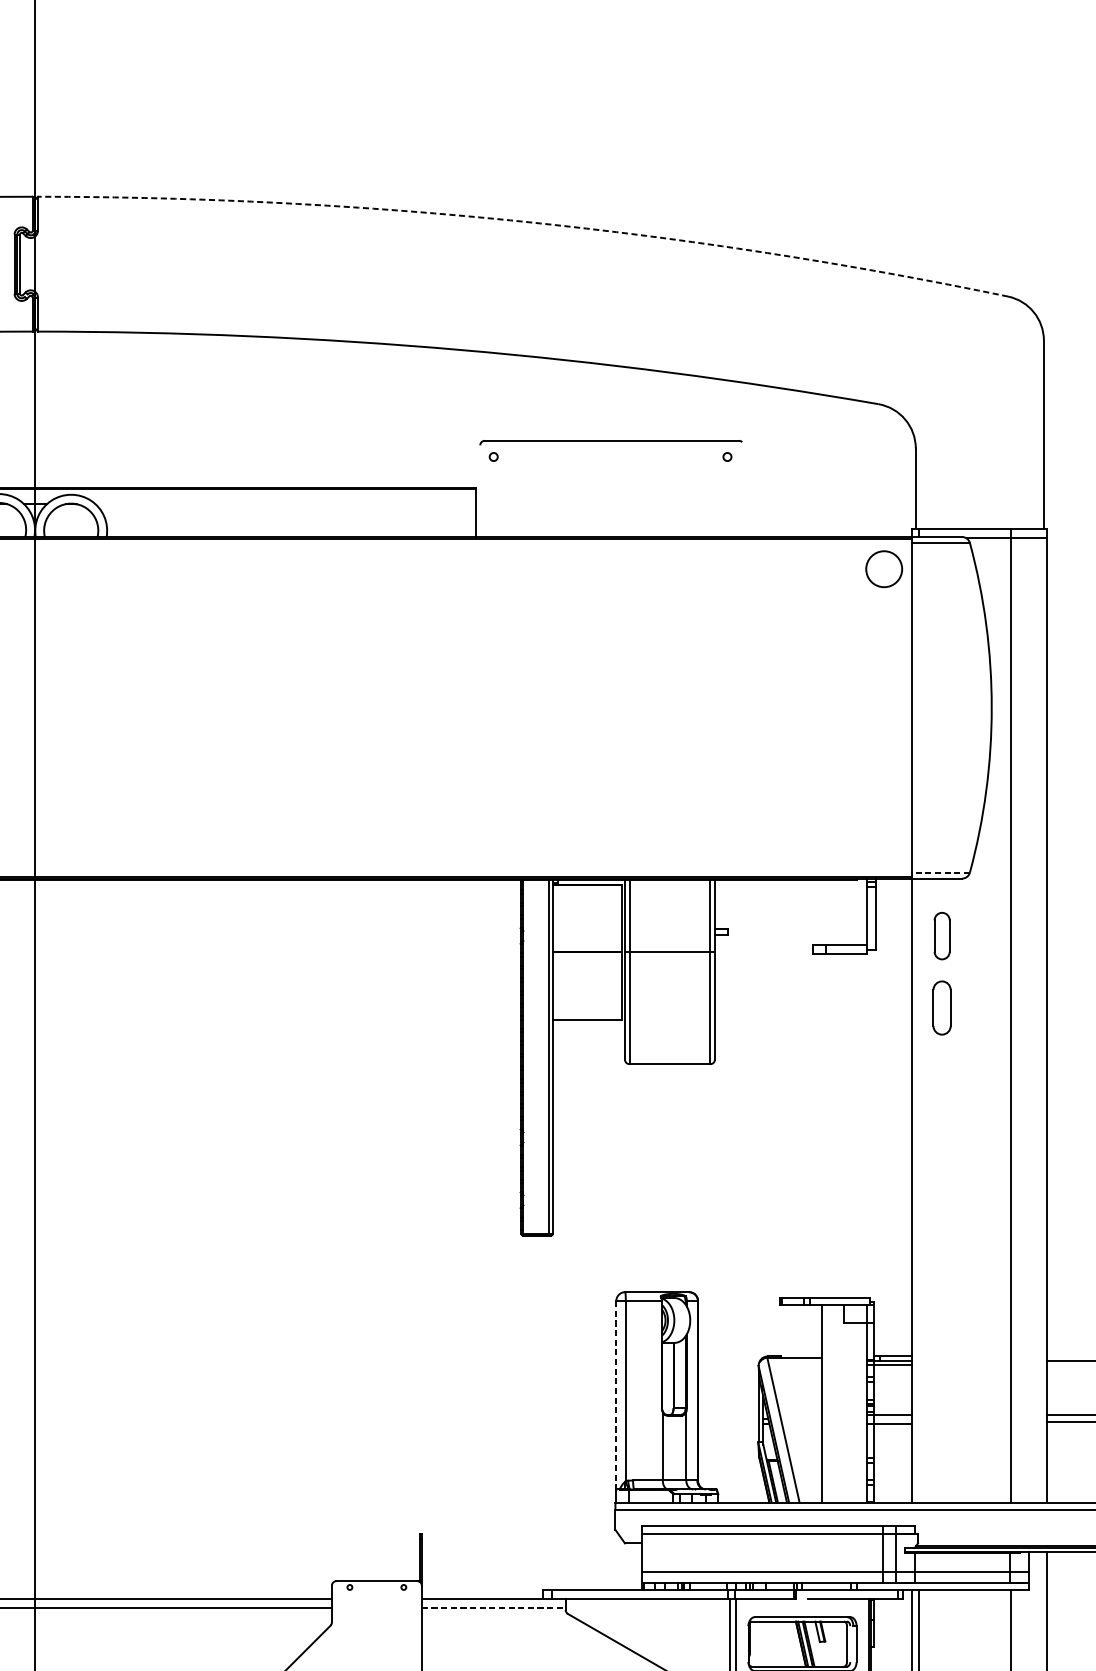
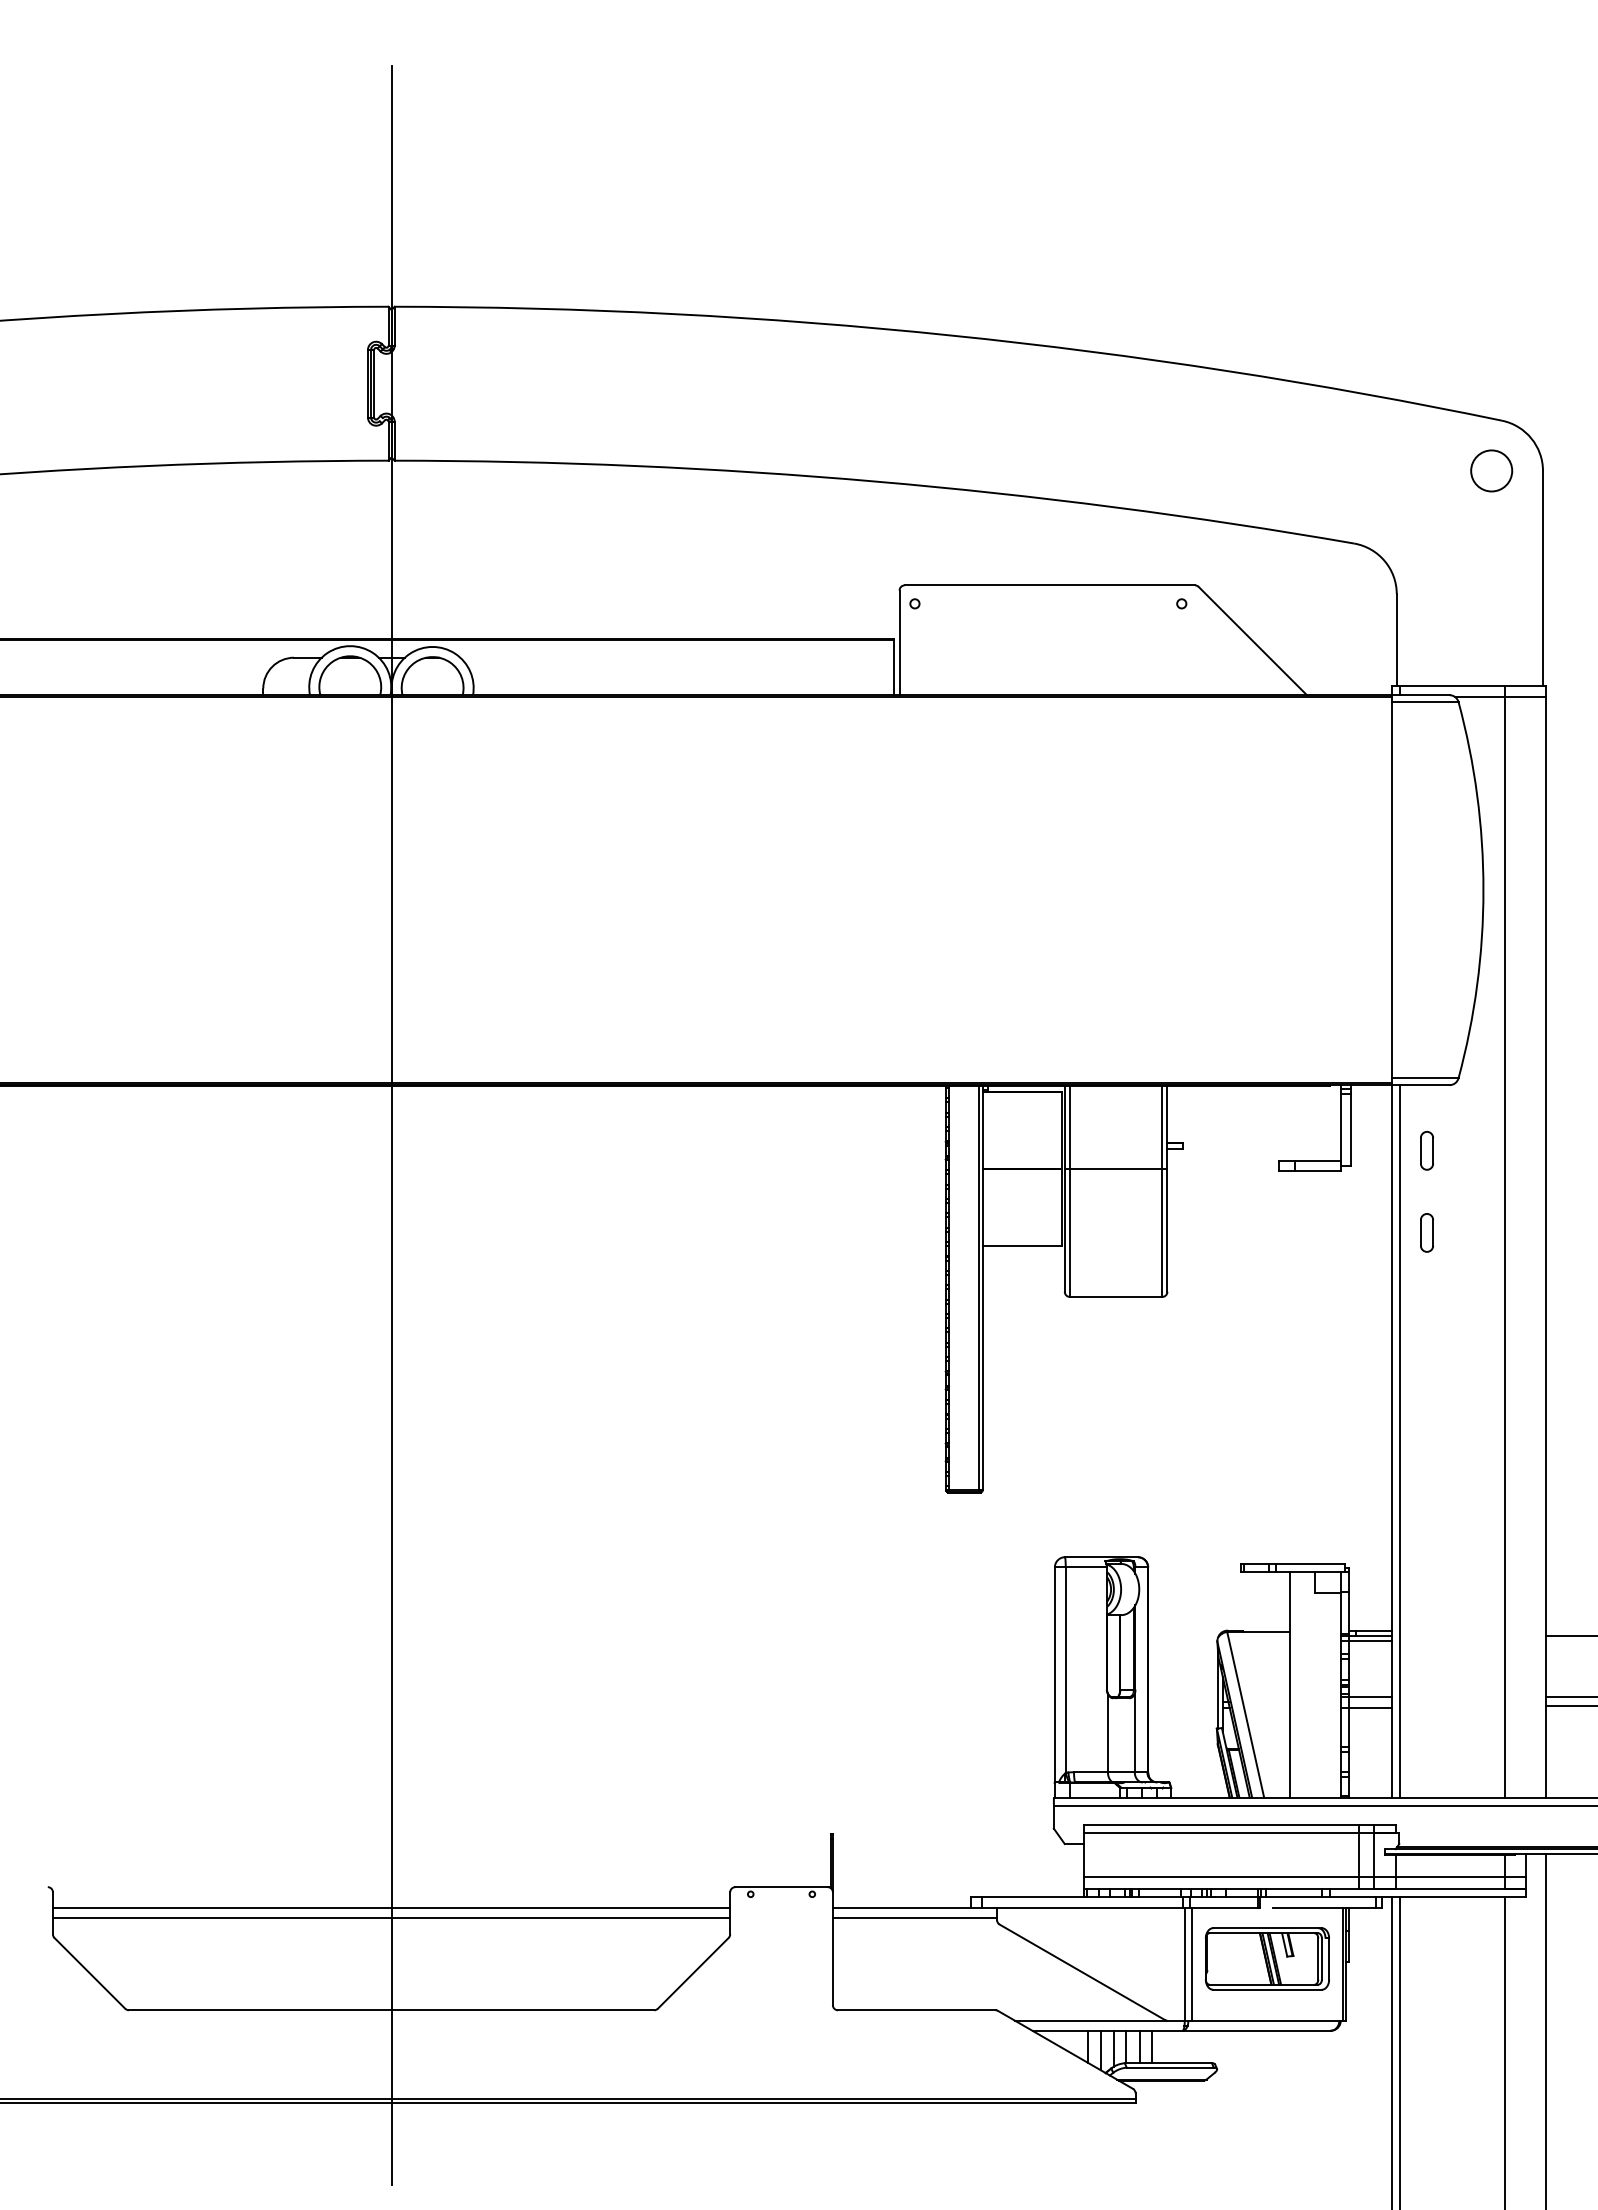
arc: (525, 221) -> (951, 335), dashed -> solid
line: (789, 489) -> (1252, 640), added
line: (480, 490) -> (899, 642), added
circle: (884, 568) -> (1491, 470), moved
line: (940, 872) -> (1424, 1078), dashed -> solid
part: (942, 935) -> (1427, 1150), size x0.71
part: (942, 1007) -> (1427, 1232), size x0.62
line: (919, 1190) -> (1400, 1441), added
line: (615, 1395) -> (1054, 1675), dashed -> solid
line: (494, 1607) -> (915, 1917), dashed -> solid
line: (849, 1643) -> (1321, 1958), added

